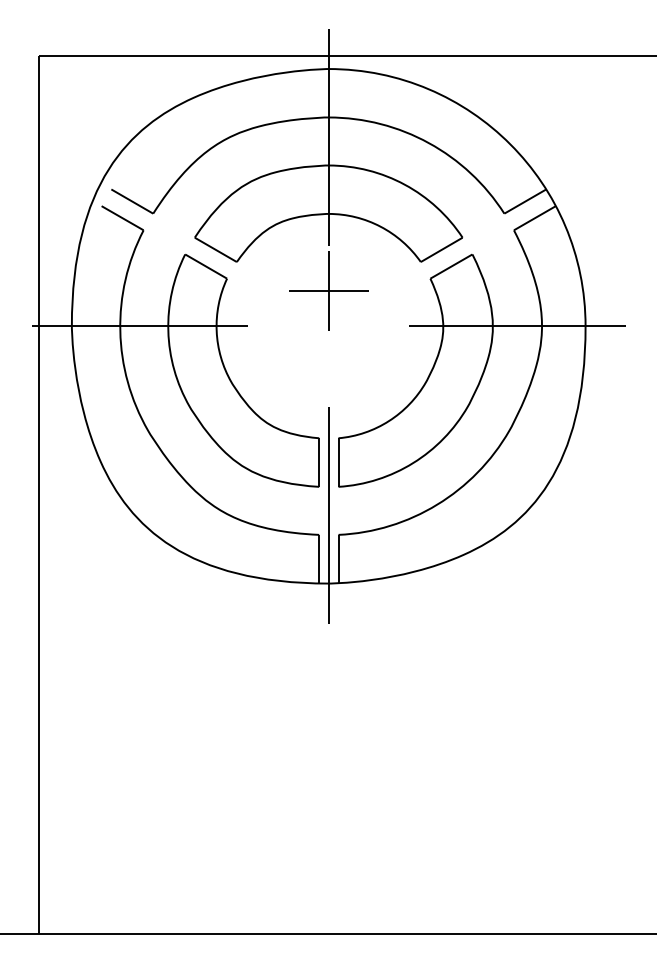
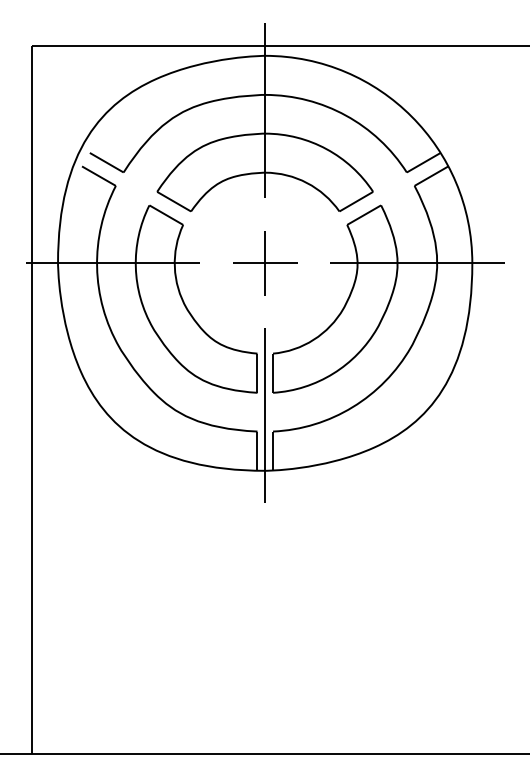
part: (328, 290) -> (265, 262), moved

